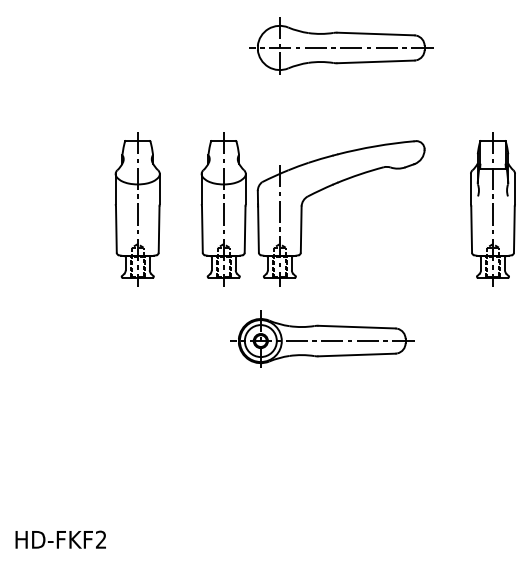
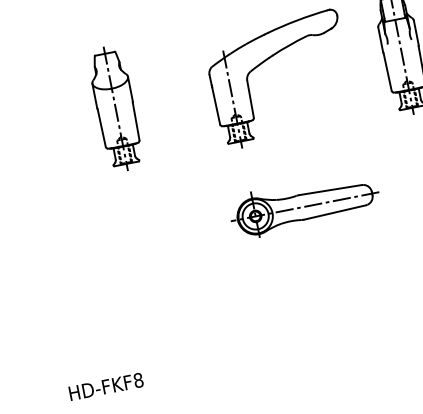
part: (223, 209) -> (184, 95), removed
part: (322, 338) -> (304, 204), moved
text: (100, 539) -> (137, 380), HD-FKF2 -> HD-FKF8

